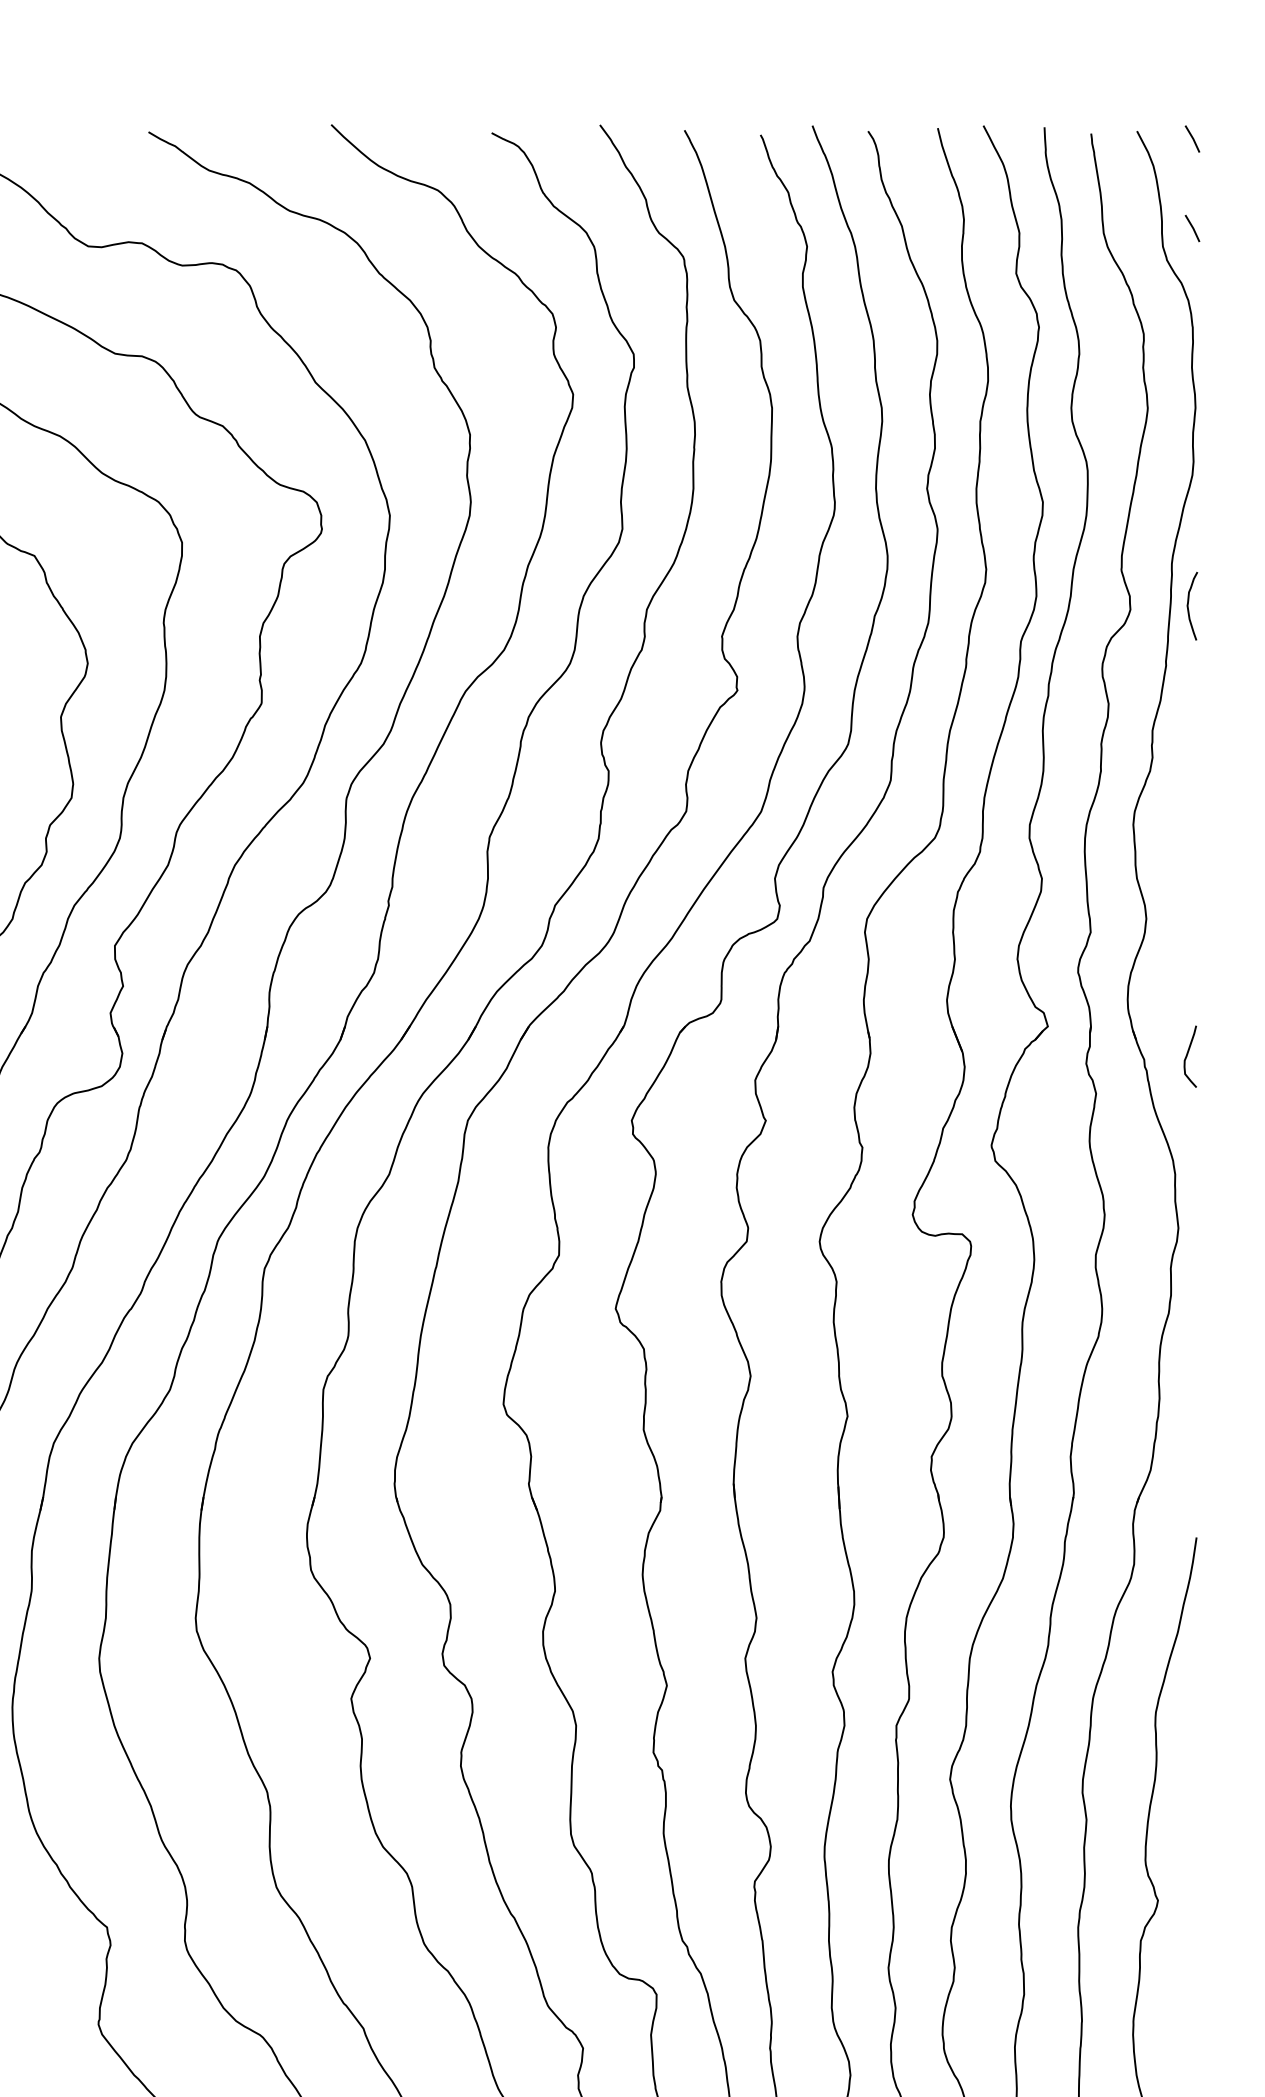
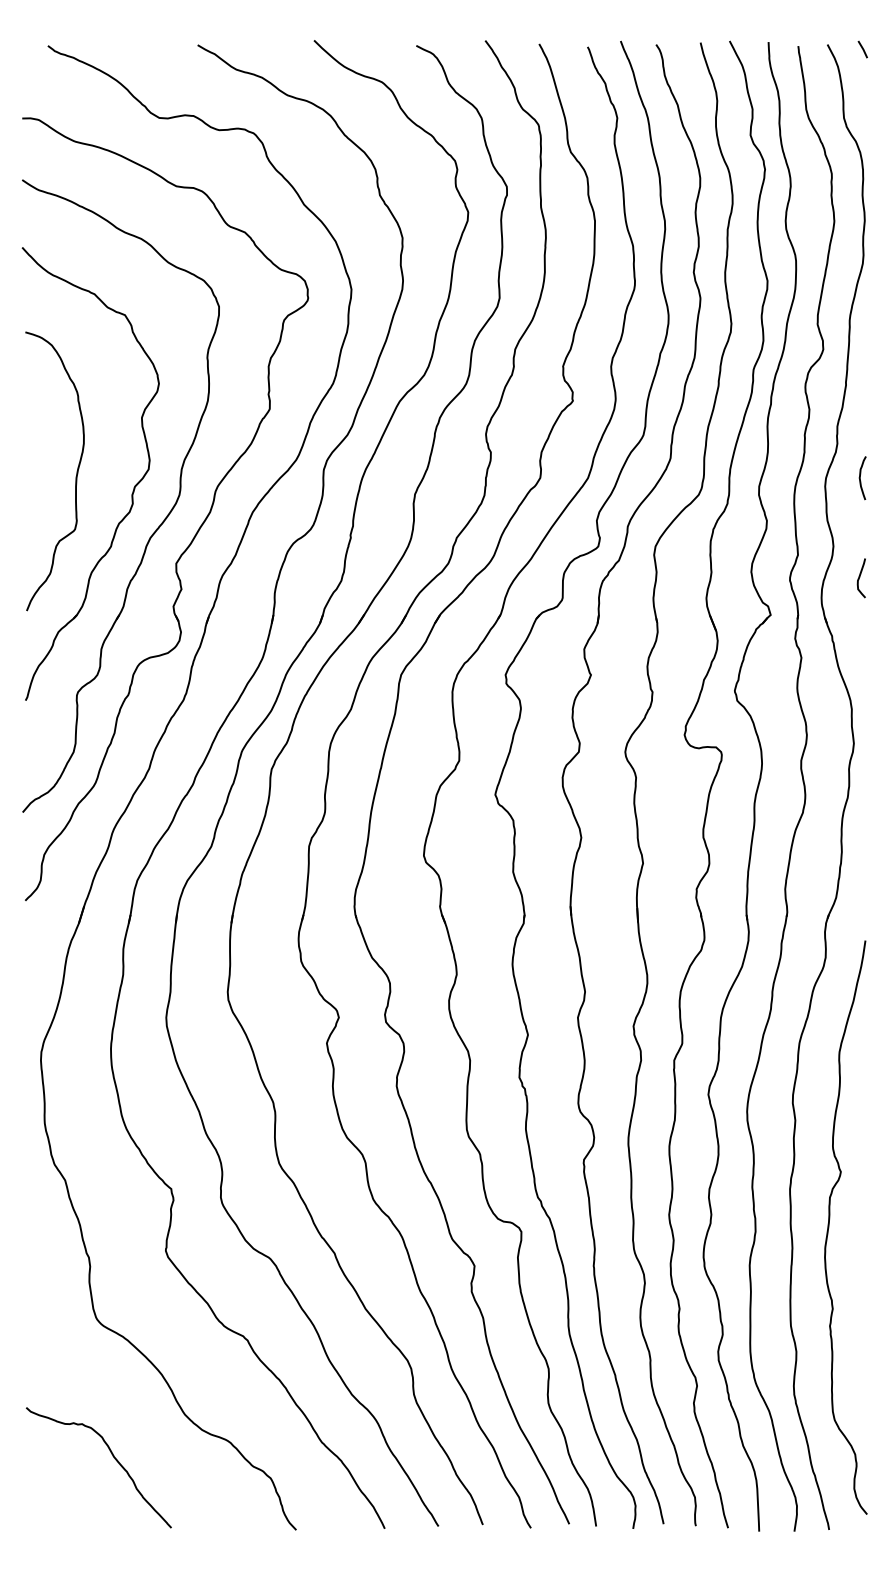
line: (1191, 228) -> (862, 106), removed
curve: (1188, 606) -> (860, 478), moved
curve: (1188, 1055) -> (860, 577), moved

